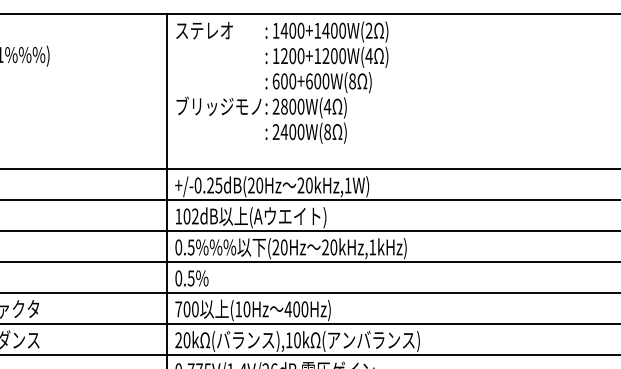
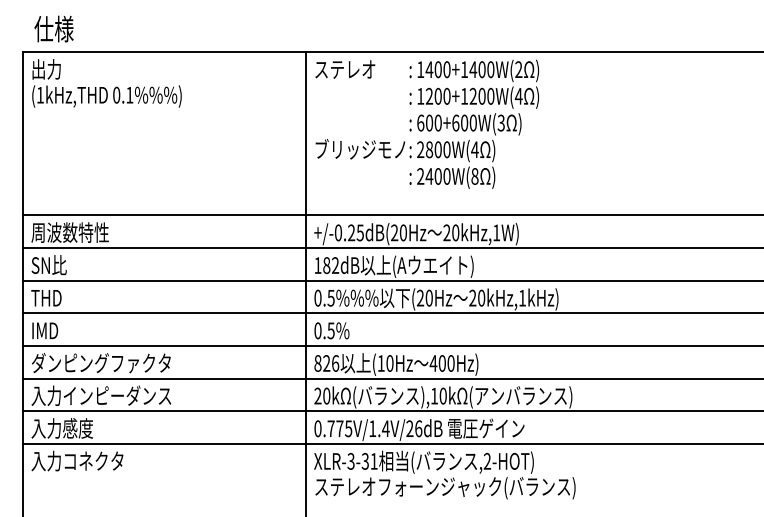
text: (351, 80) -> (500, 122), 600+600W(8 -> 600+600W(3
text: (186, 216) -> (326, 265), 102dB -> 182dB
text: (186, 309) -> (326, 363), 700 -> 826

